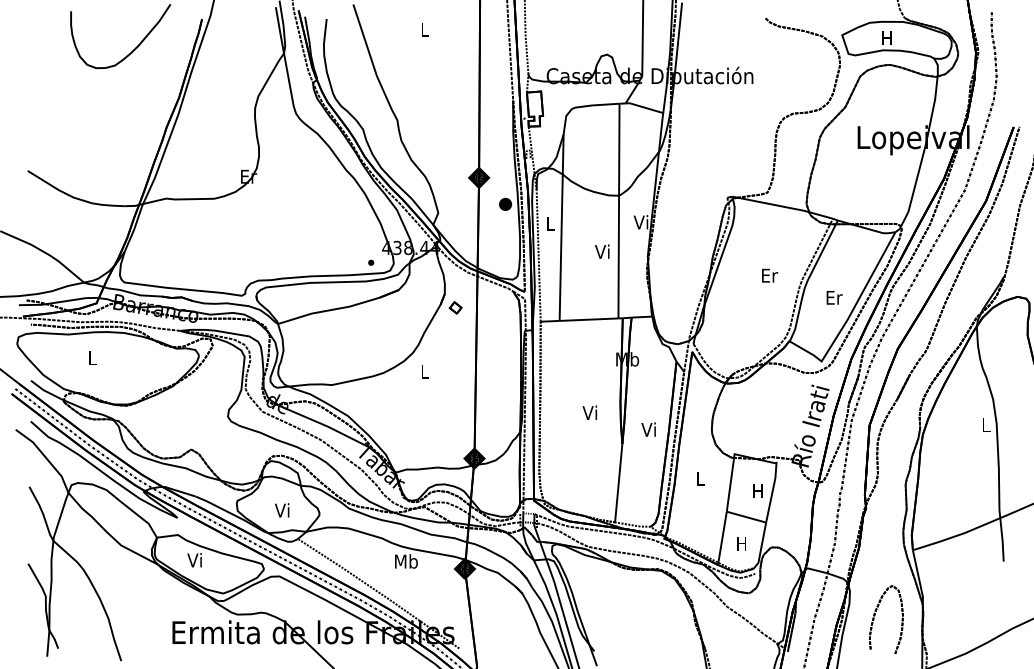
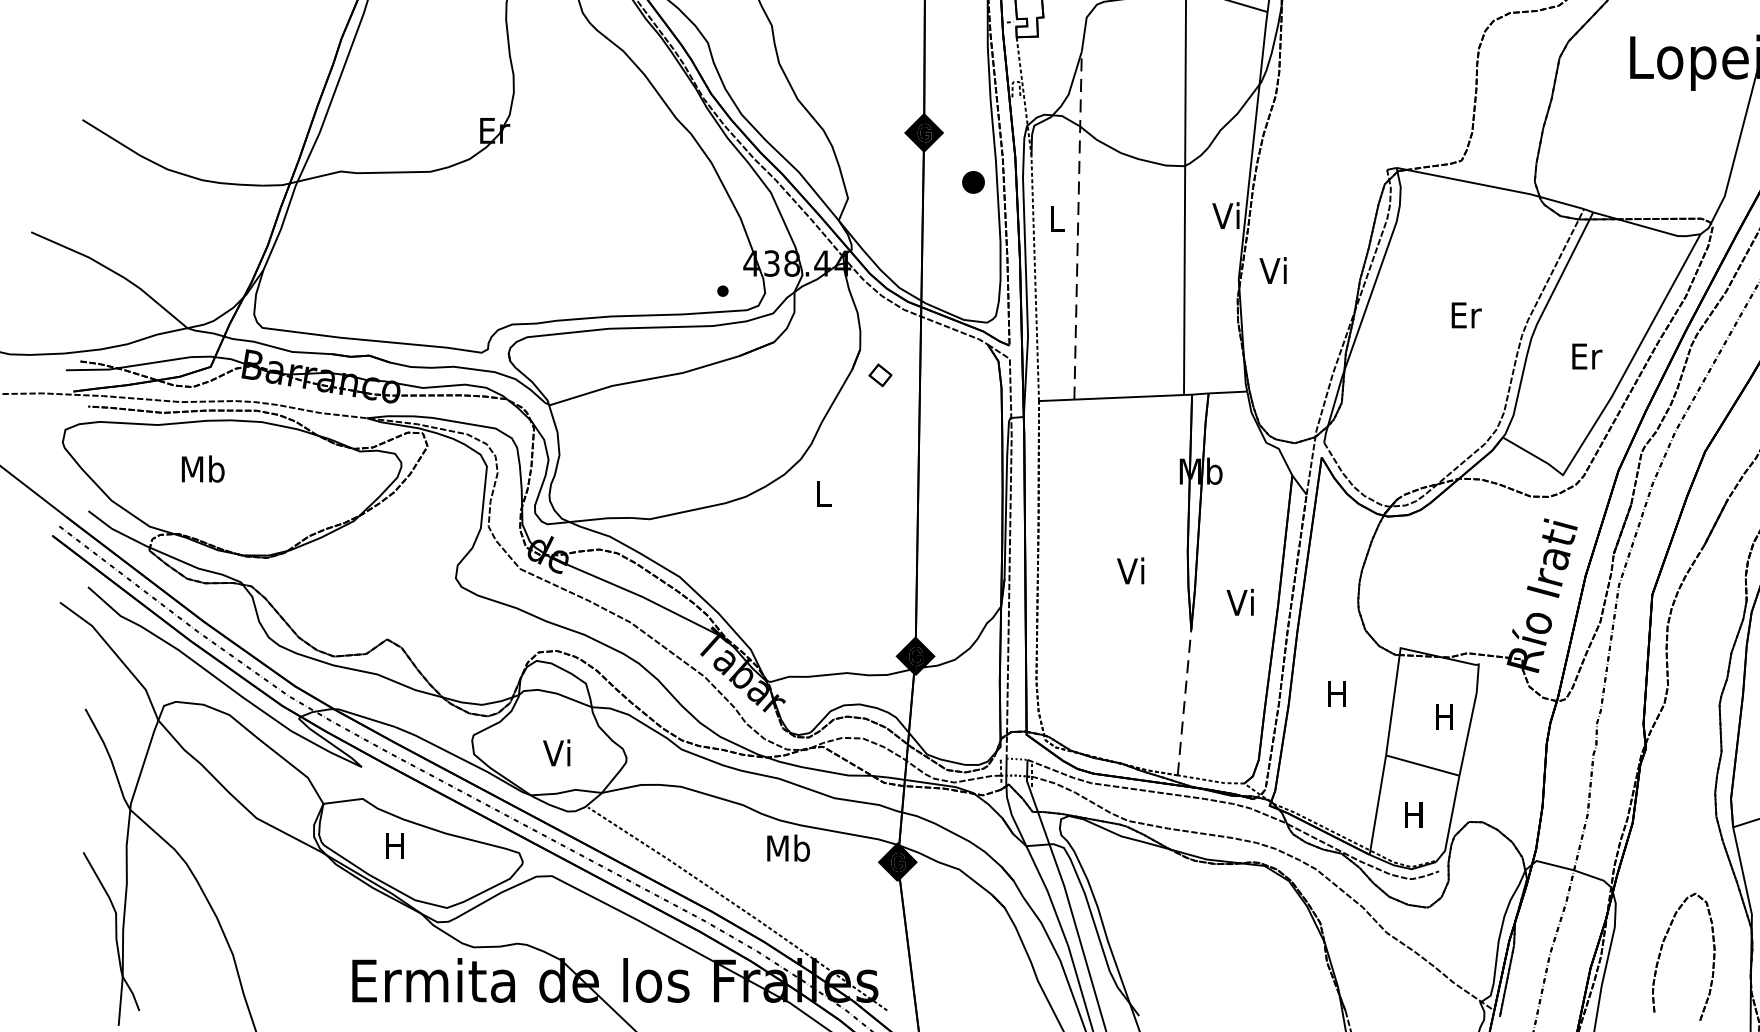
line: (561, 227) -> (1077, 225), solid -> dashed
text: (602, 251) -> (1273, 270), moved
text: (92, 357) -> (203, 467), L -> Mb
text: (700, 478) -> (1337, 693), L -> H
line: (618, 482) -> (1184, 700), solid -> dashed
text: (194, 560) -> (393, 846), Vi -> H

